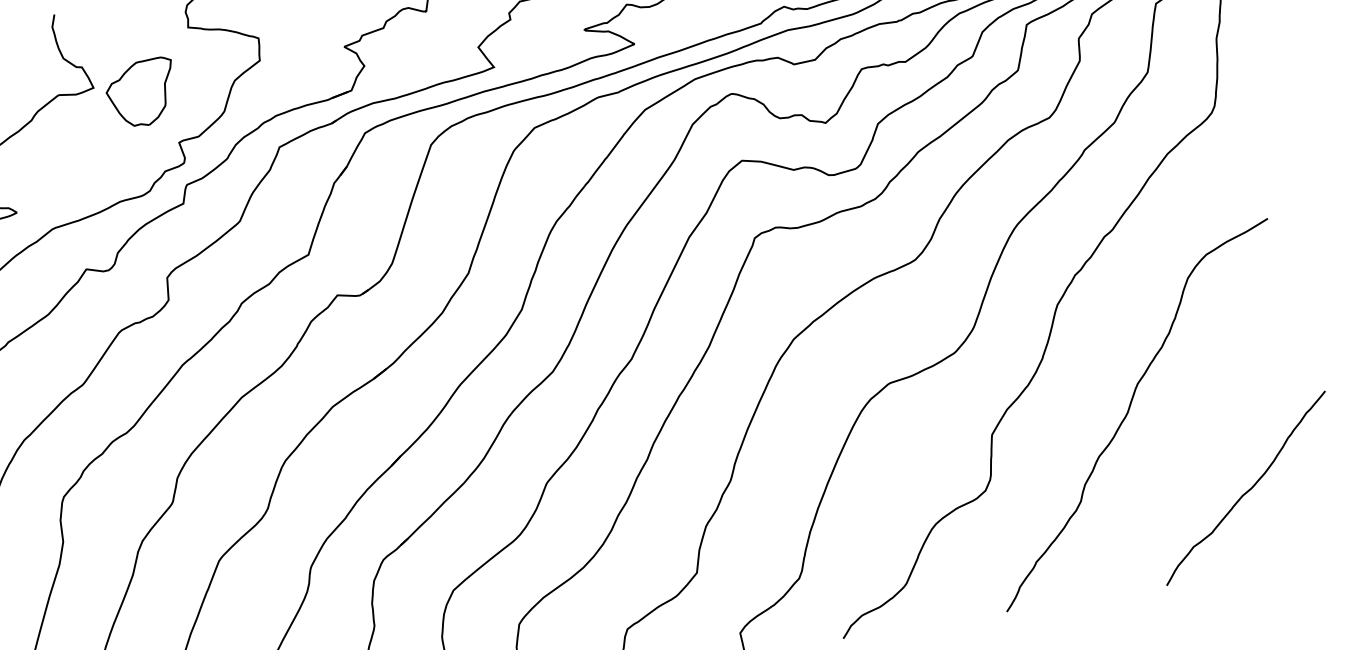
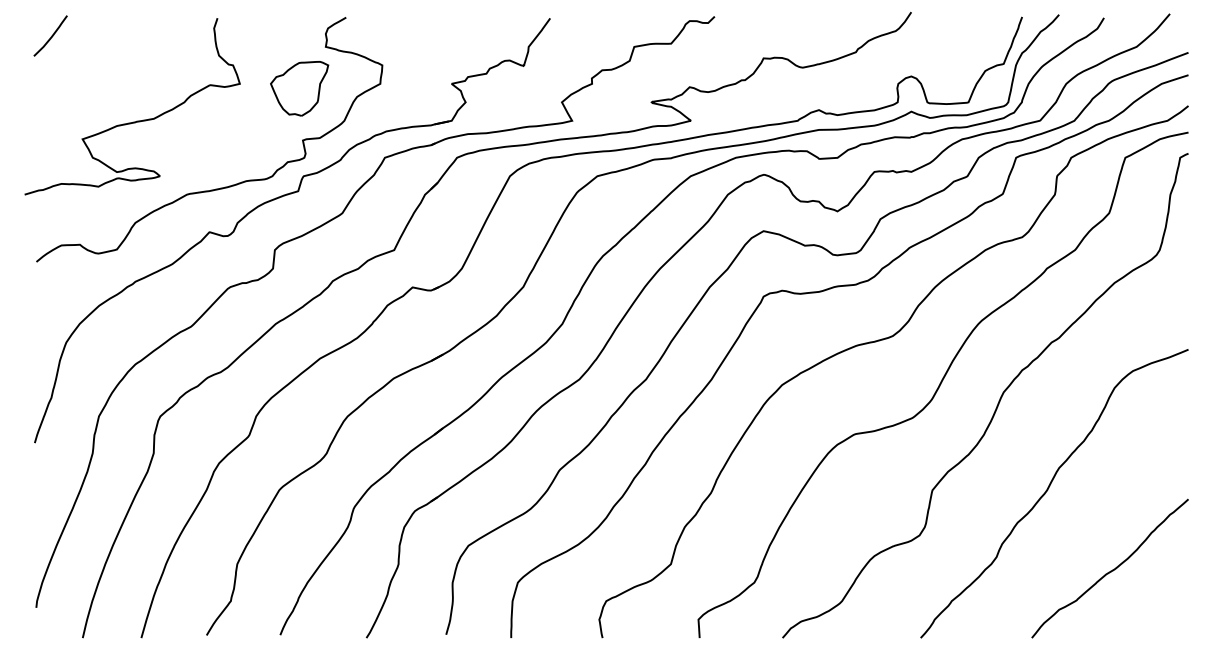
part: (141, 93) -> (299, 88), moved
curve: (1246, 490) -> (1110, 570), moved

